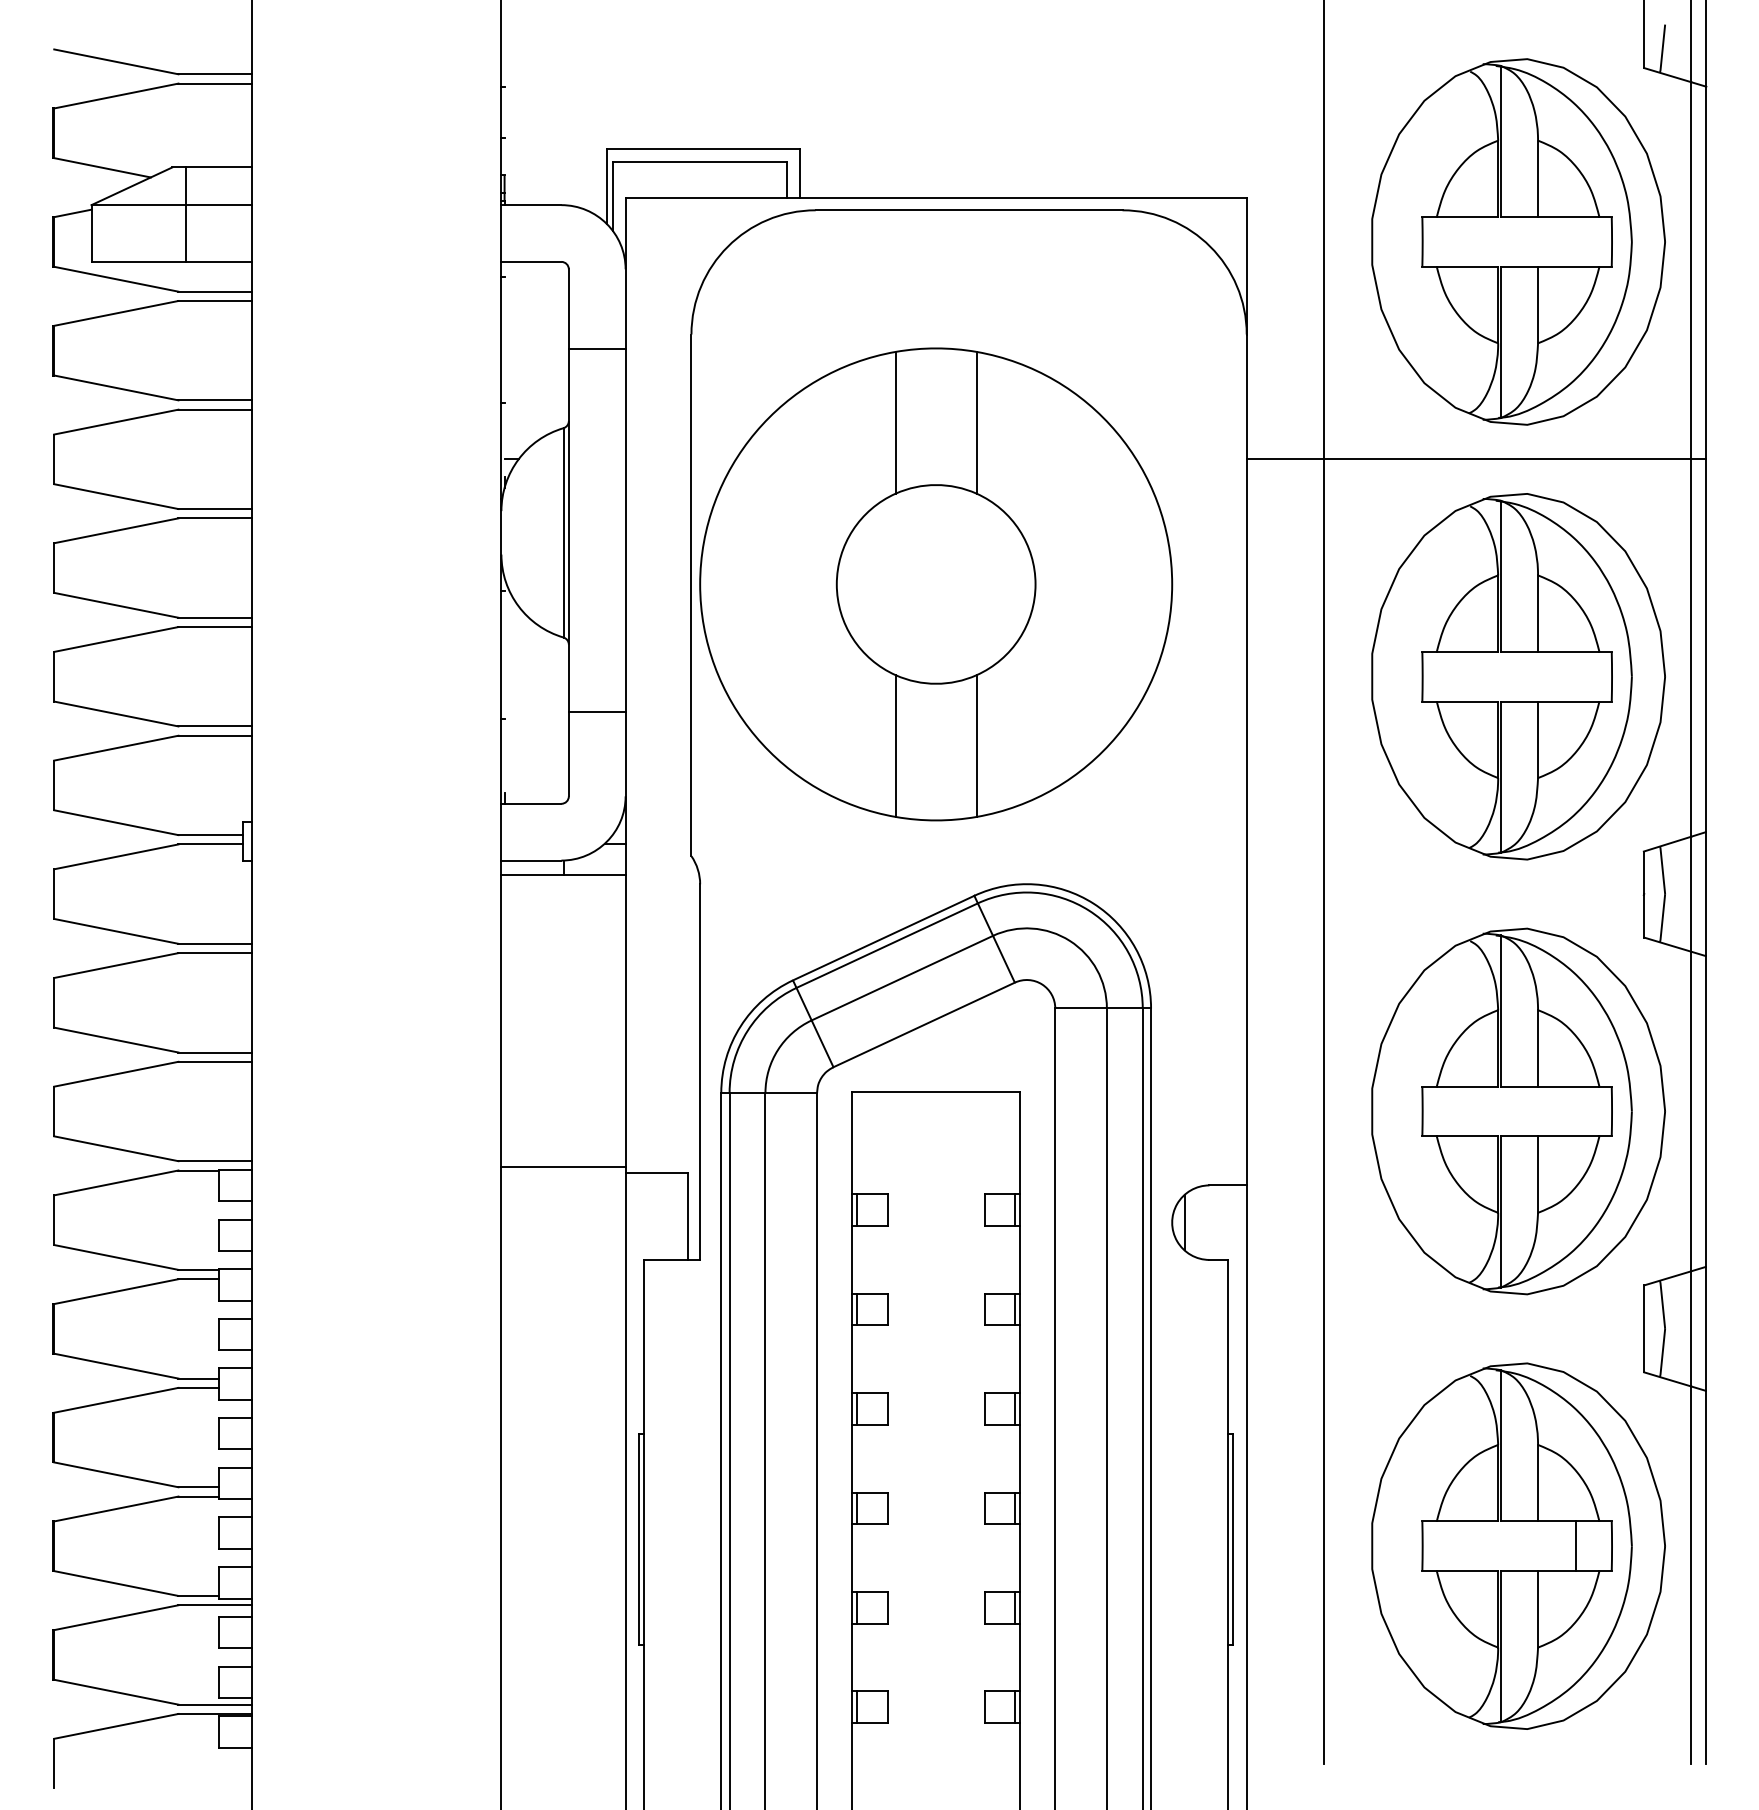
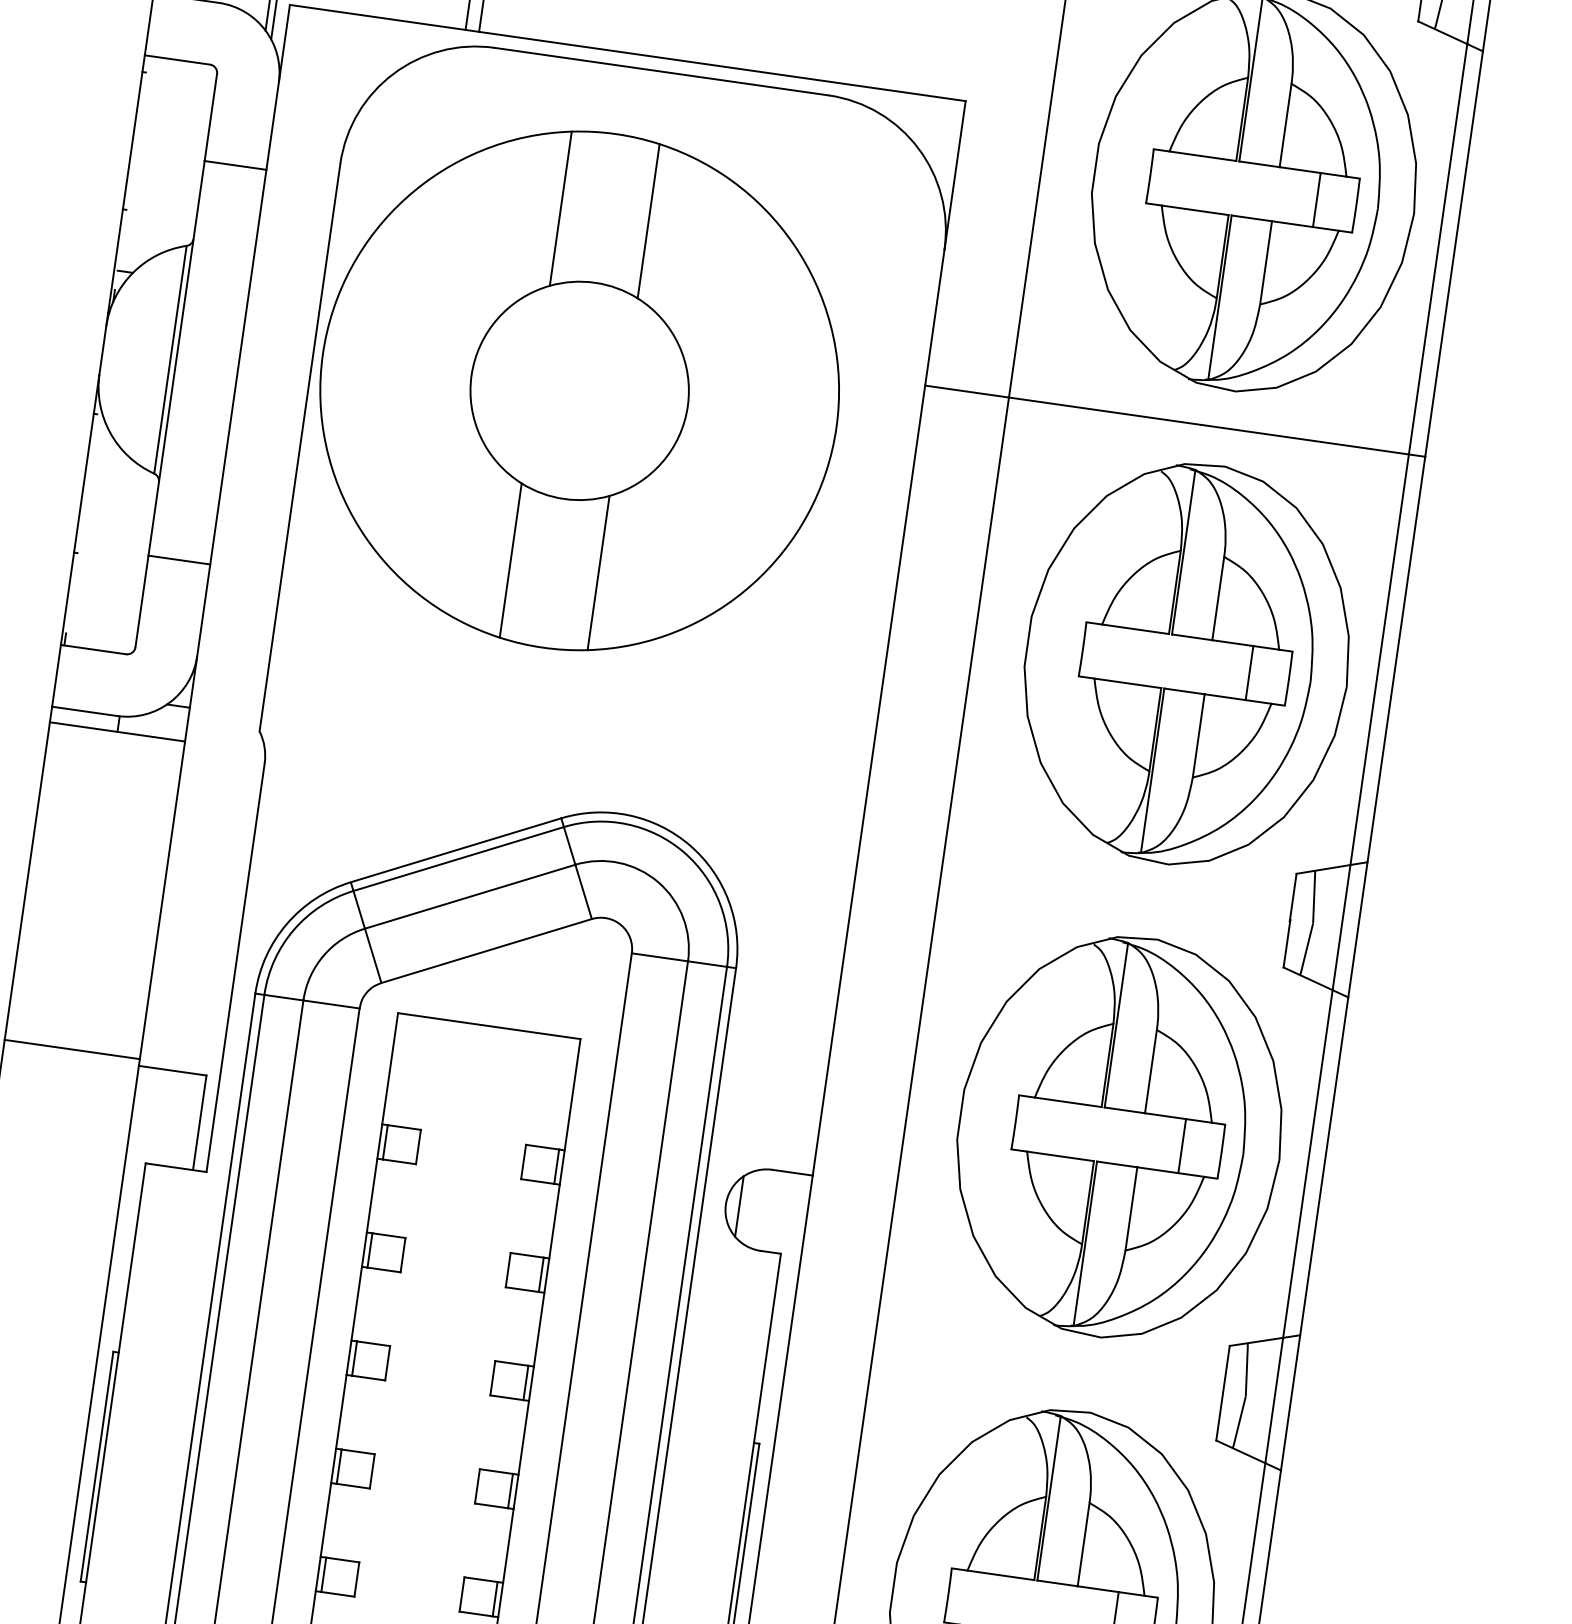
line: (1575, 241) -> (1316, 199), added
part: (936, 584) -> (580, 391), moved
line: (1575, 676) -> (1249, 672), added
line: (1575, 1111) -> (1181, 1146), added

